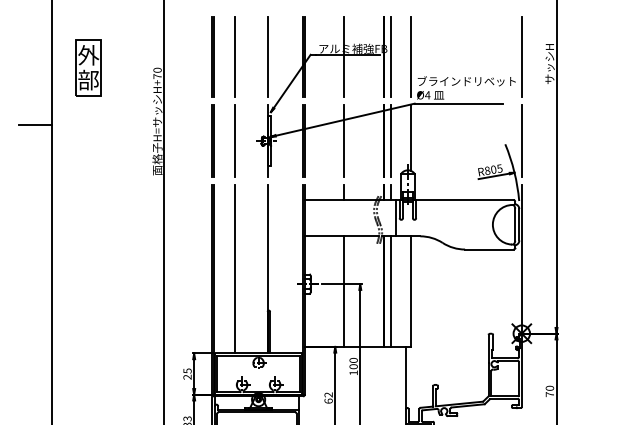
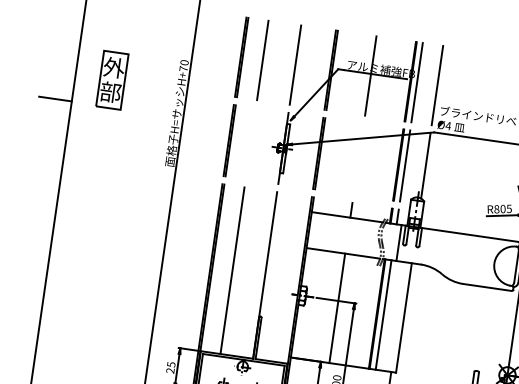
part: (88, 67) -> (112, 79), moved
line: (234, 140) -> (250, 143), removed
line: (343, 140) -> (358, 158), removed

